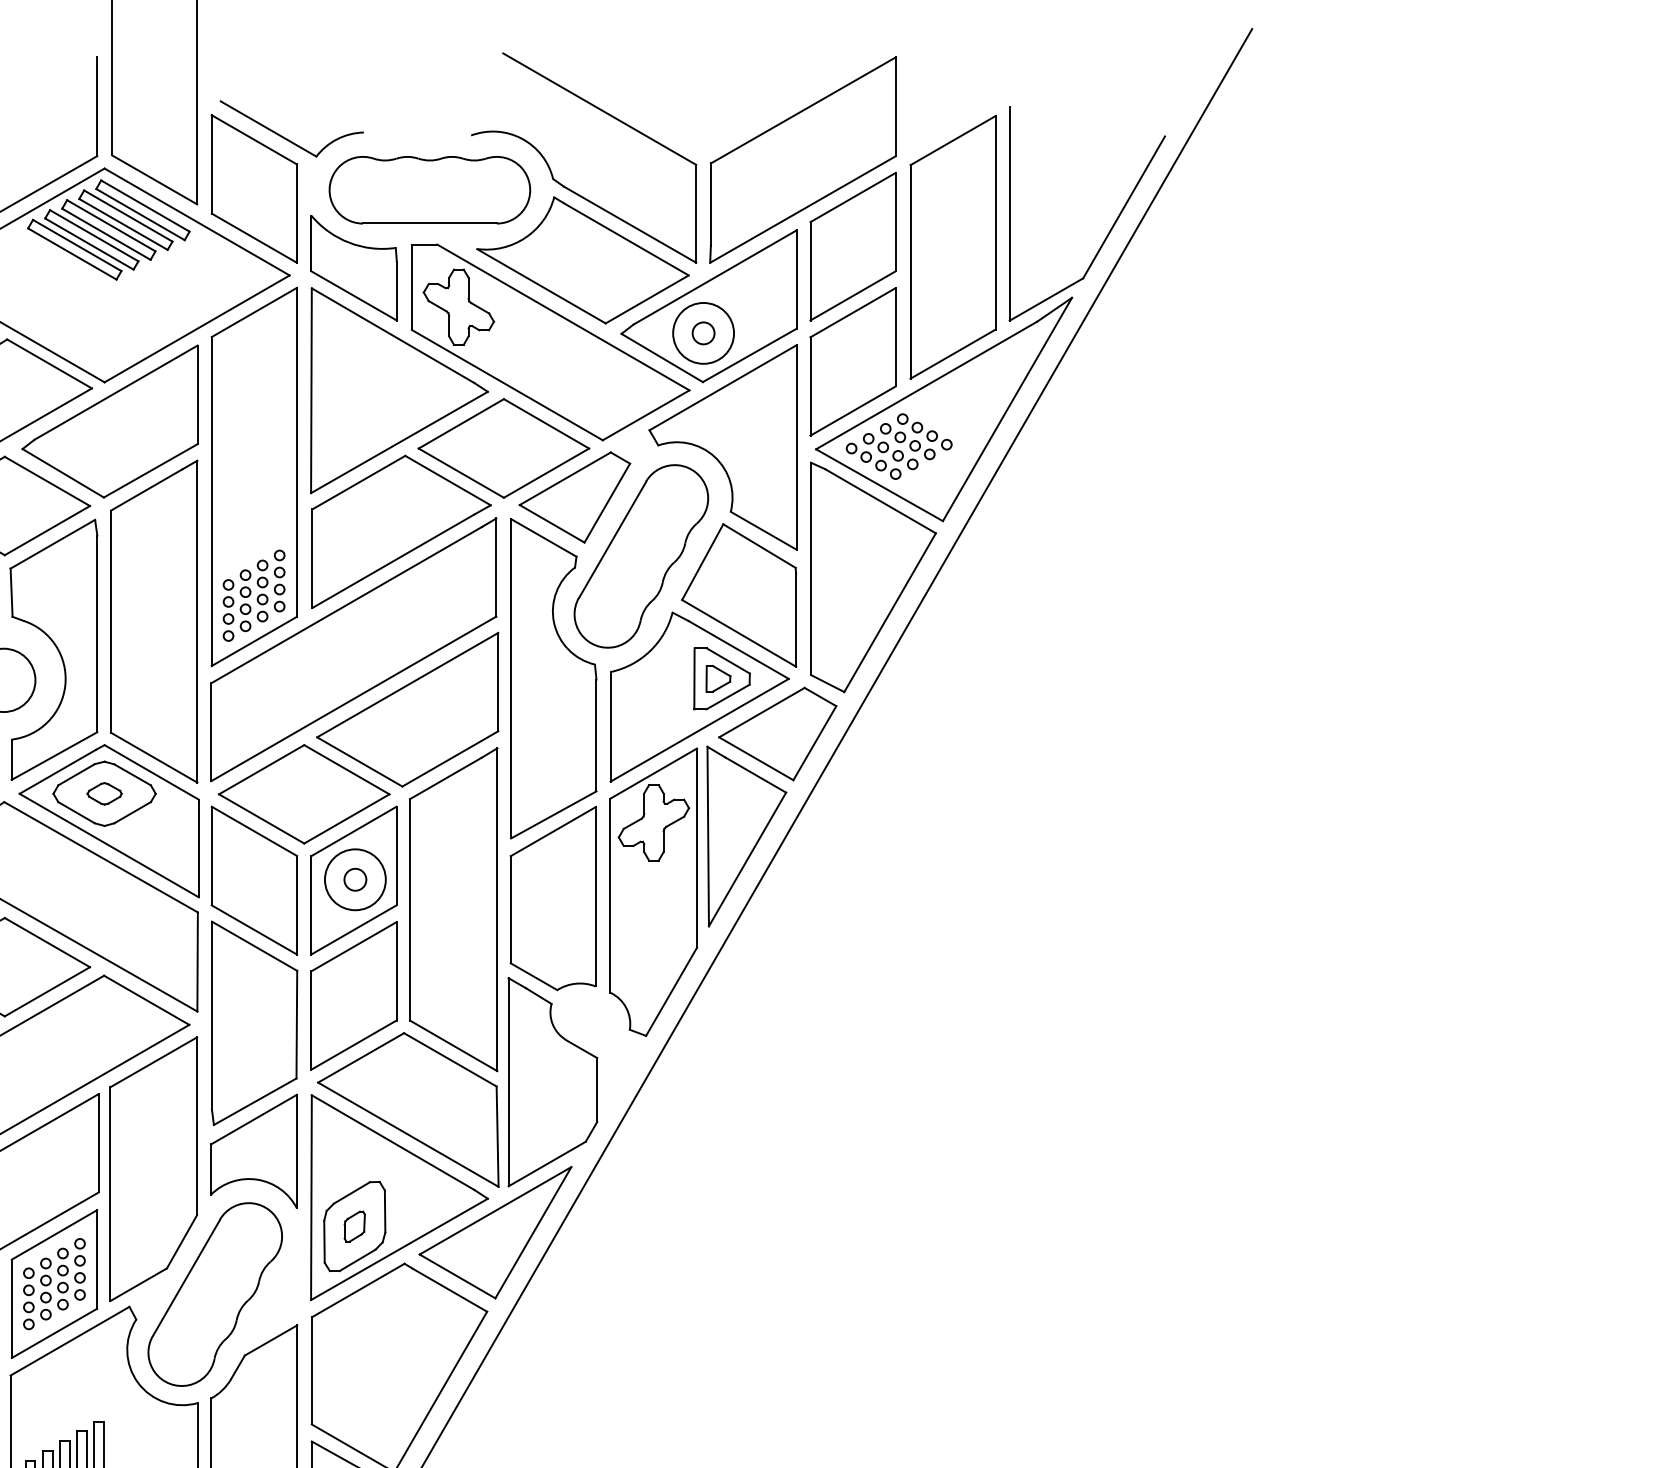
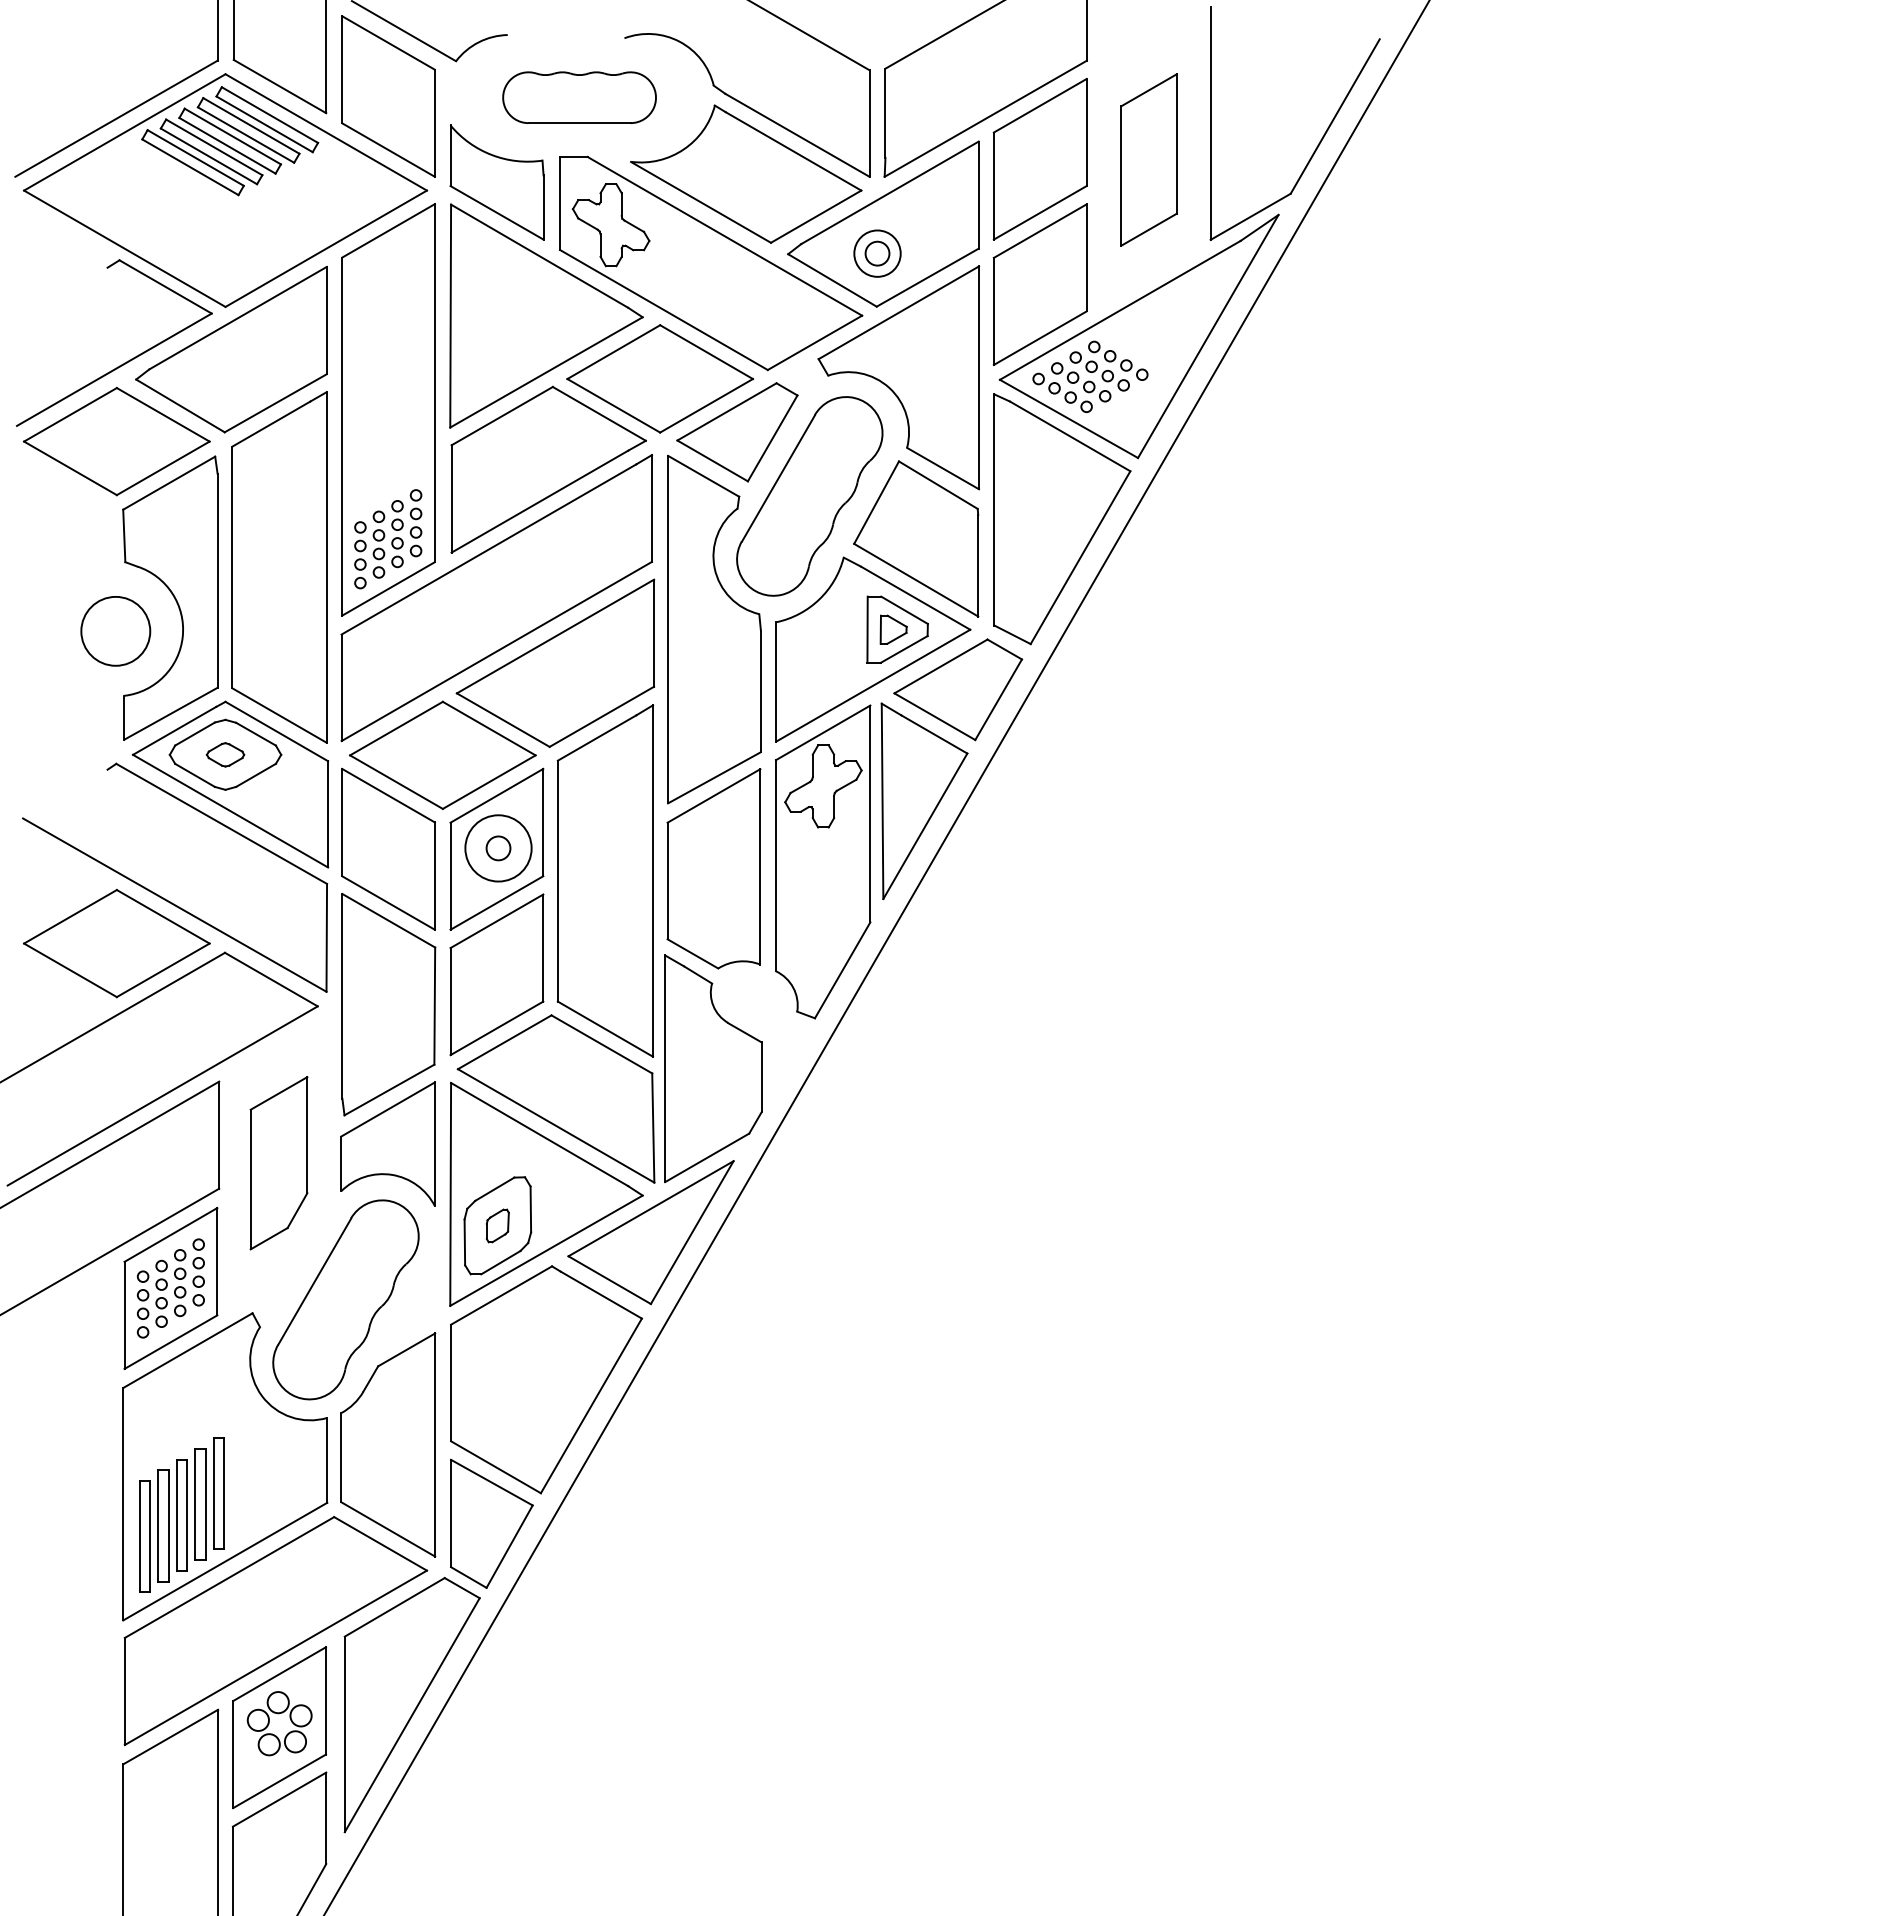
part: (429, 189) -> (579, 97), size x0.7
part: (952, 246) -> (1148, 159), size x0.6
circle: (703, 333) -> (877, 253), size x0.7
part: (153, 1168) -> (278, 1162), size x0.6

